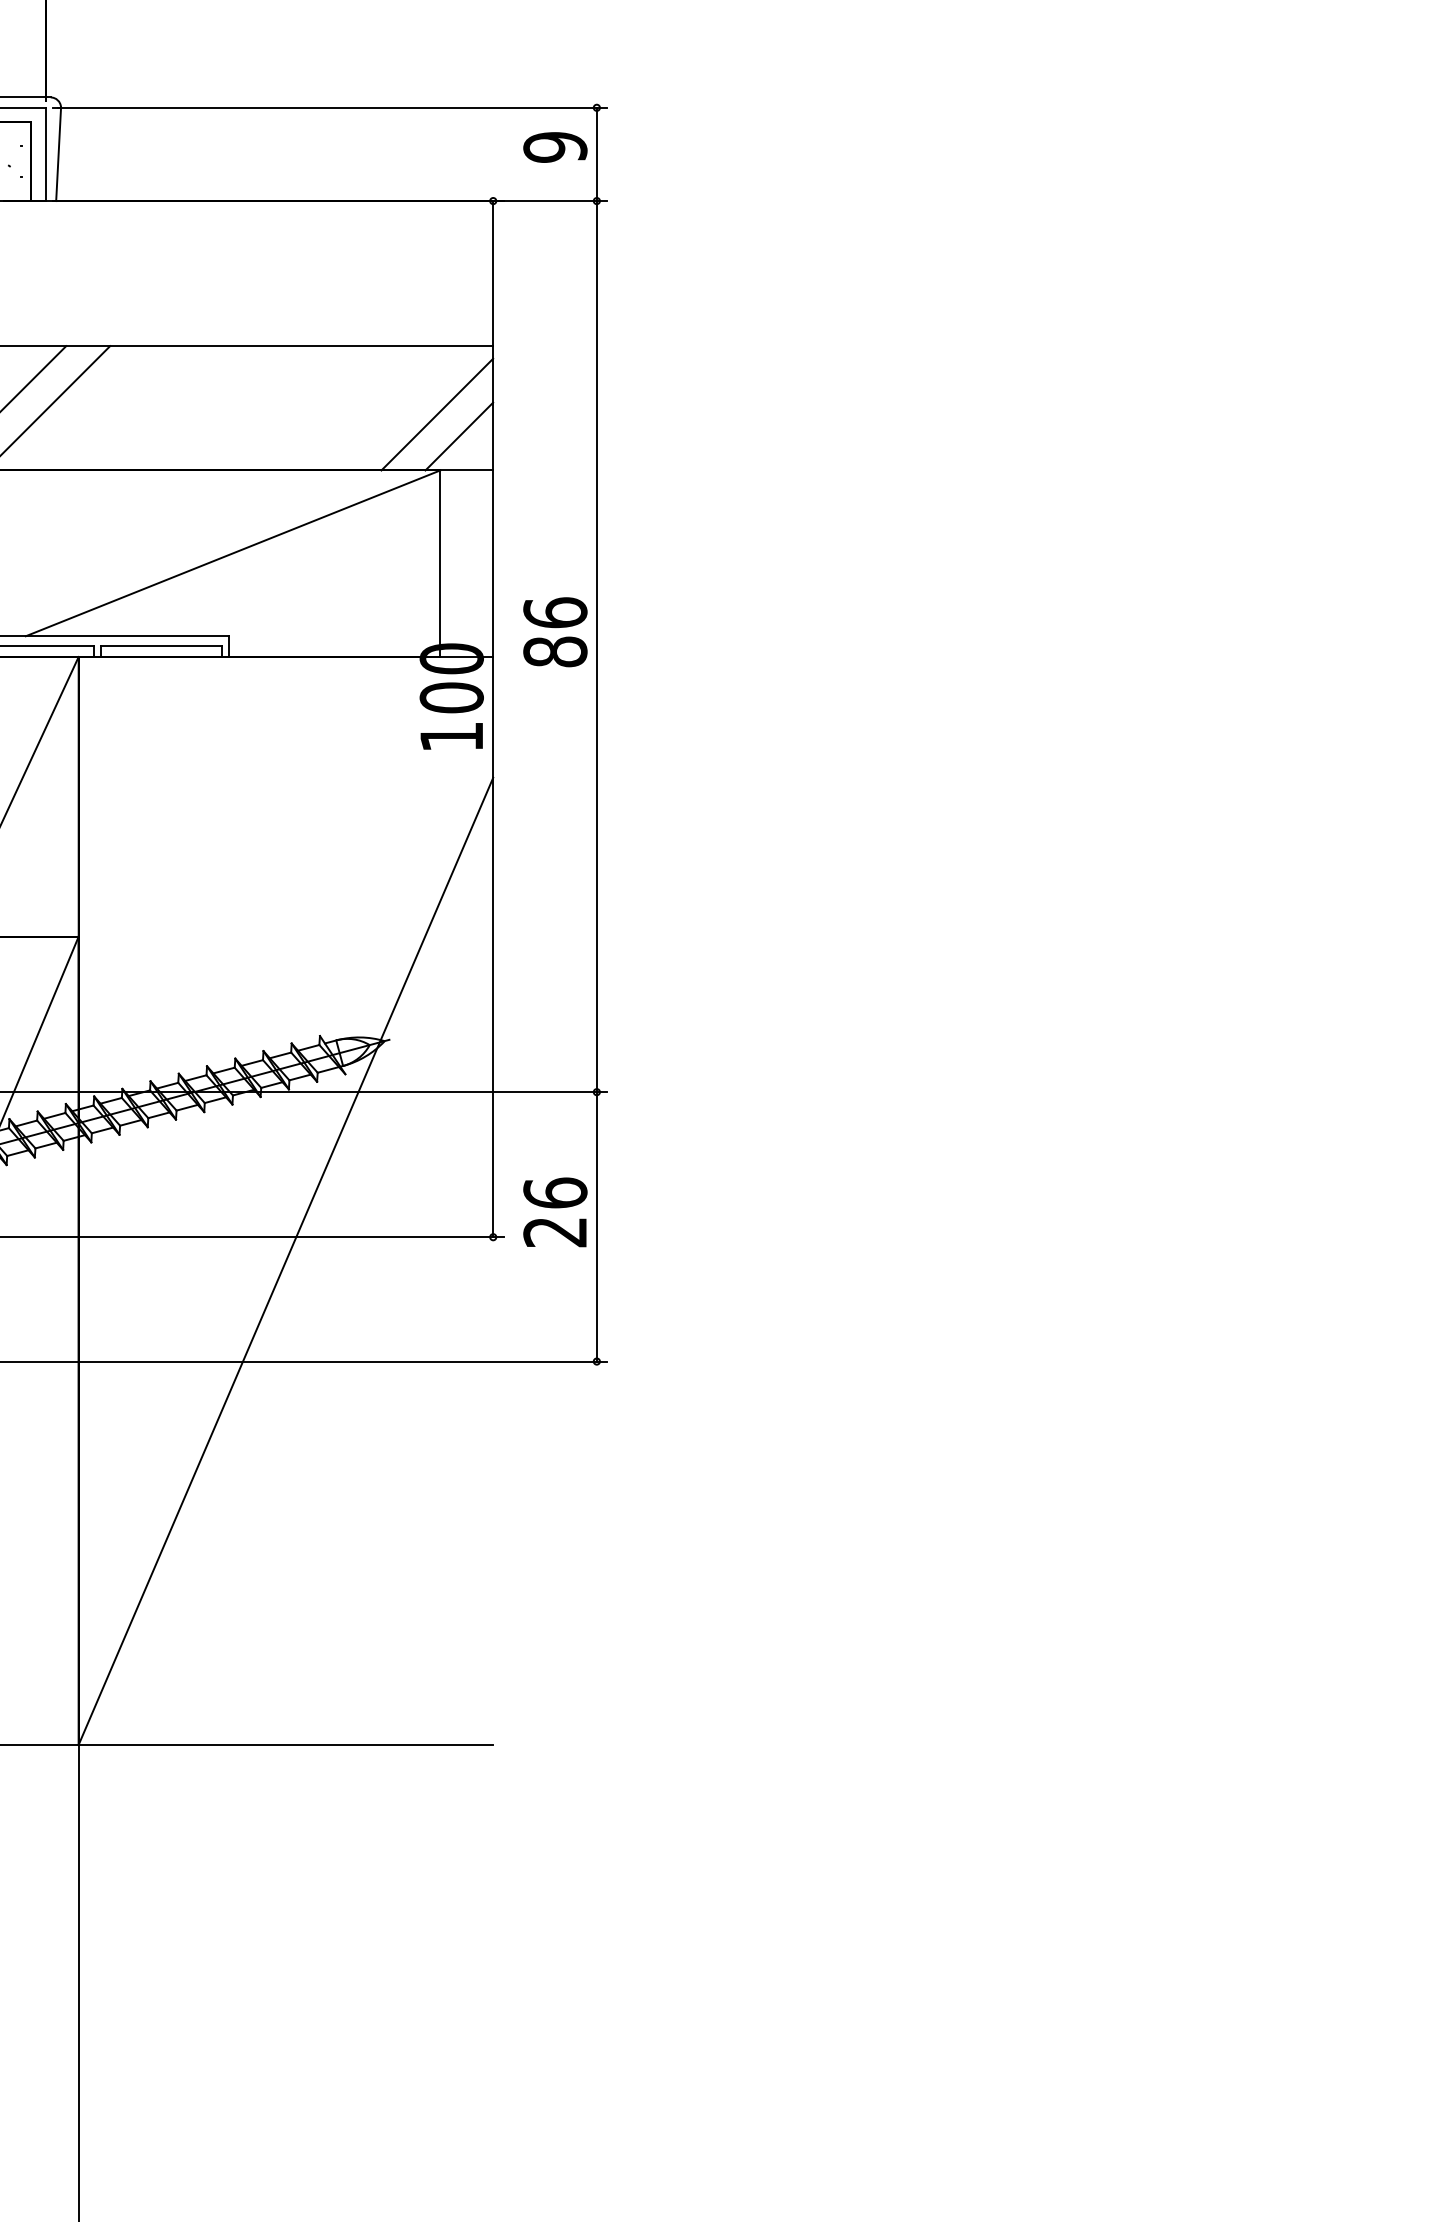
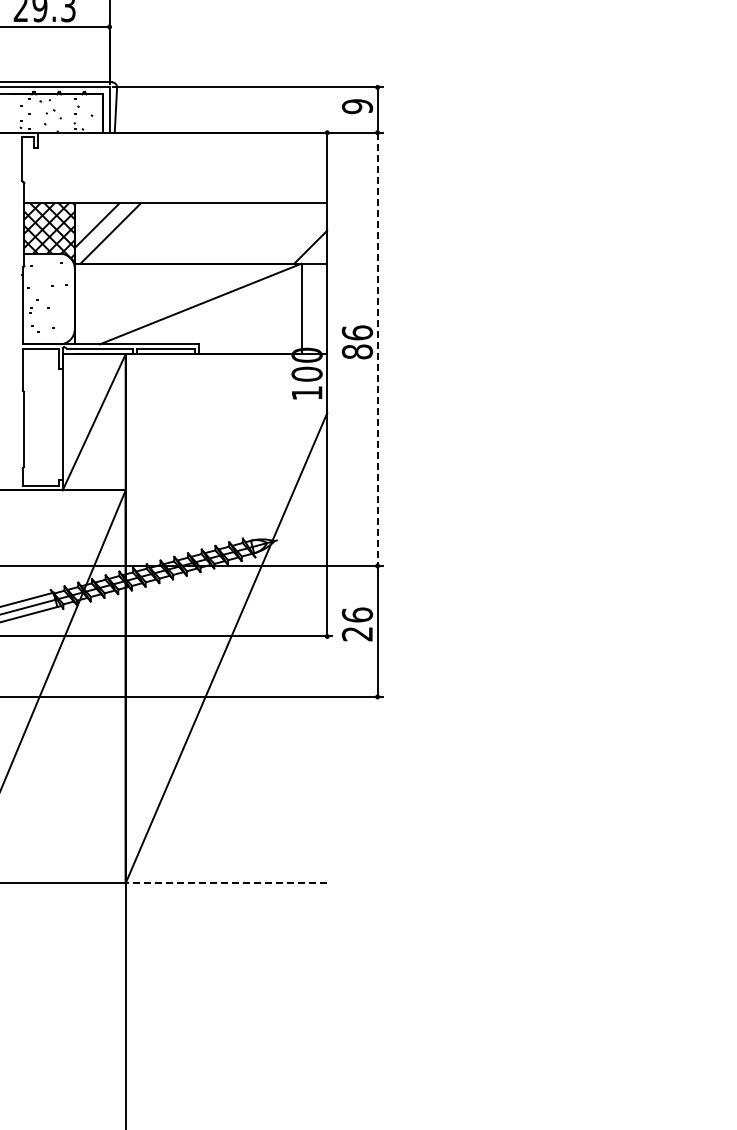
line: (436, 414) -> (299, 236), removed
line: (596, 646) -> (377, 349), solid -> dashed
line: (286, 1745) -> (226, 883), solid -> dashed

